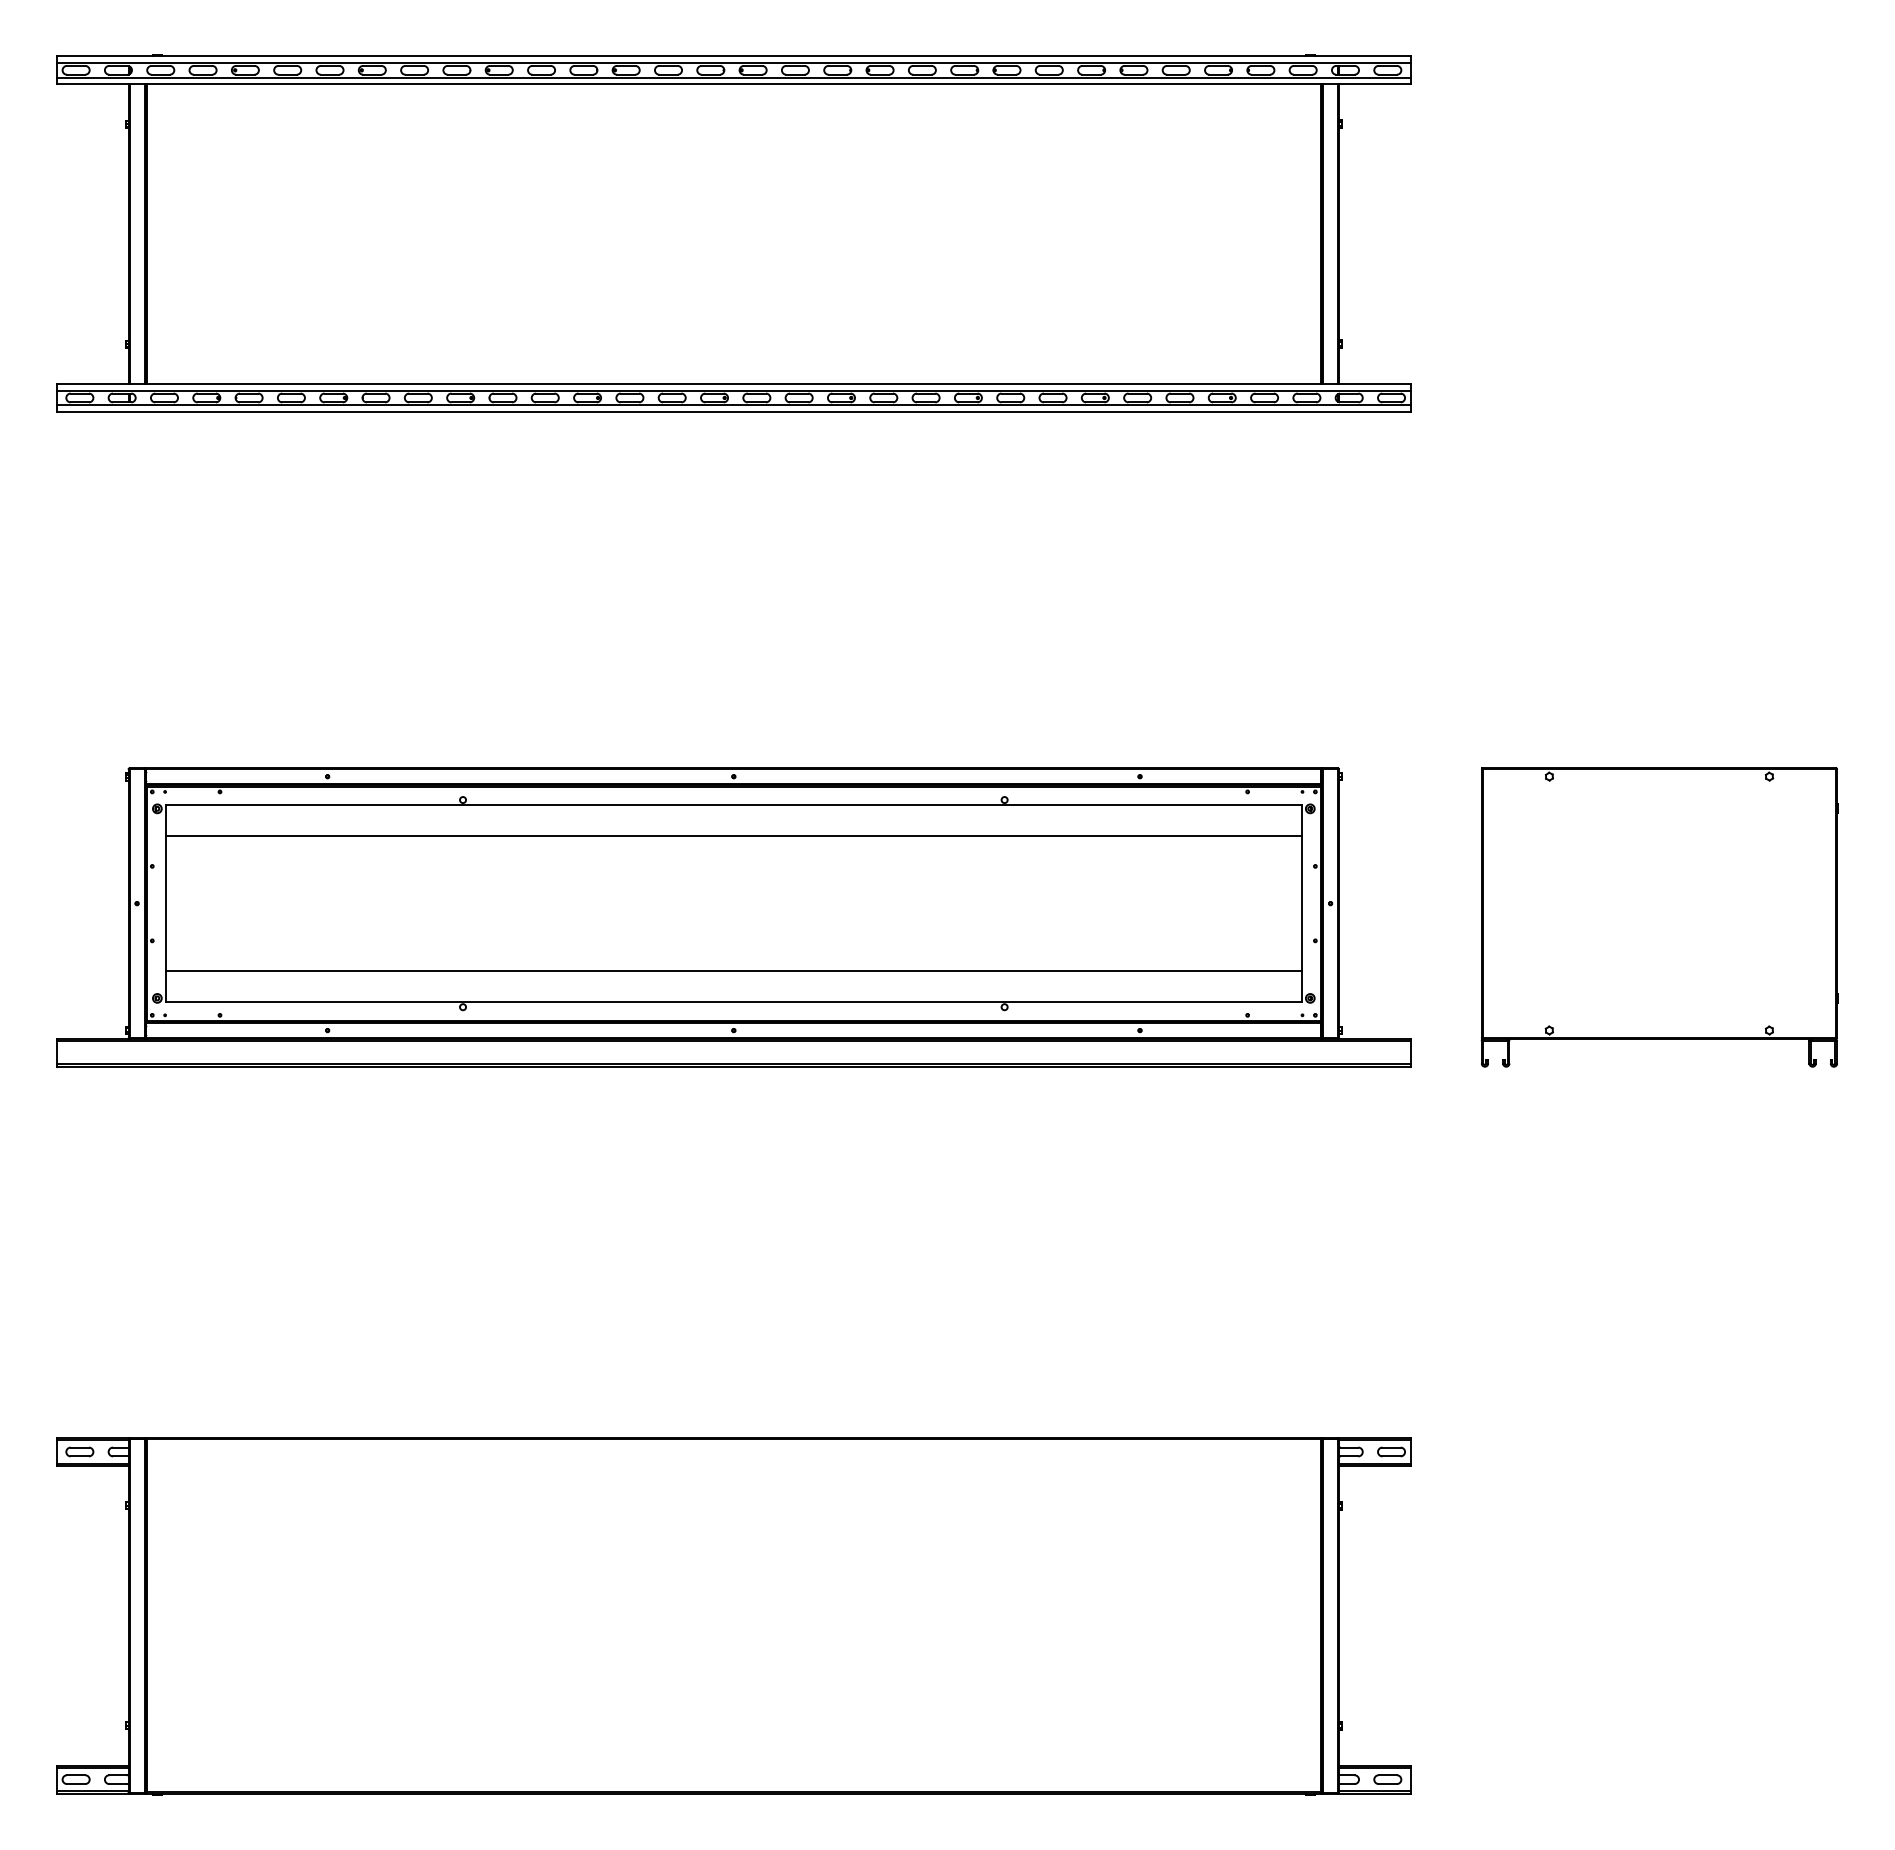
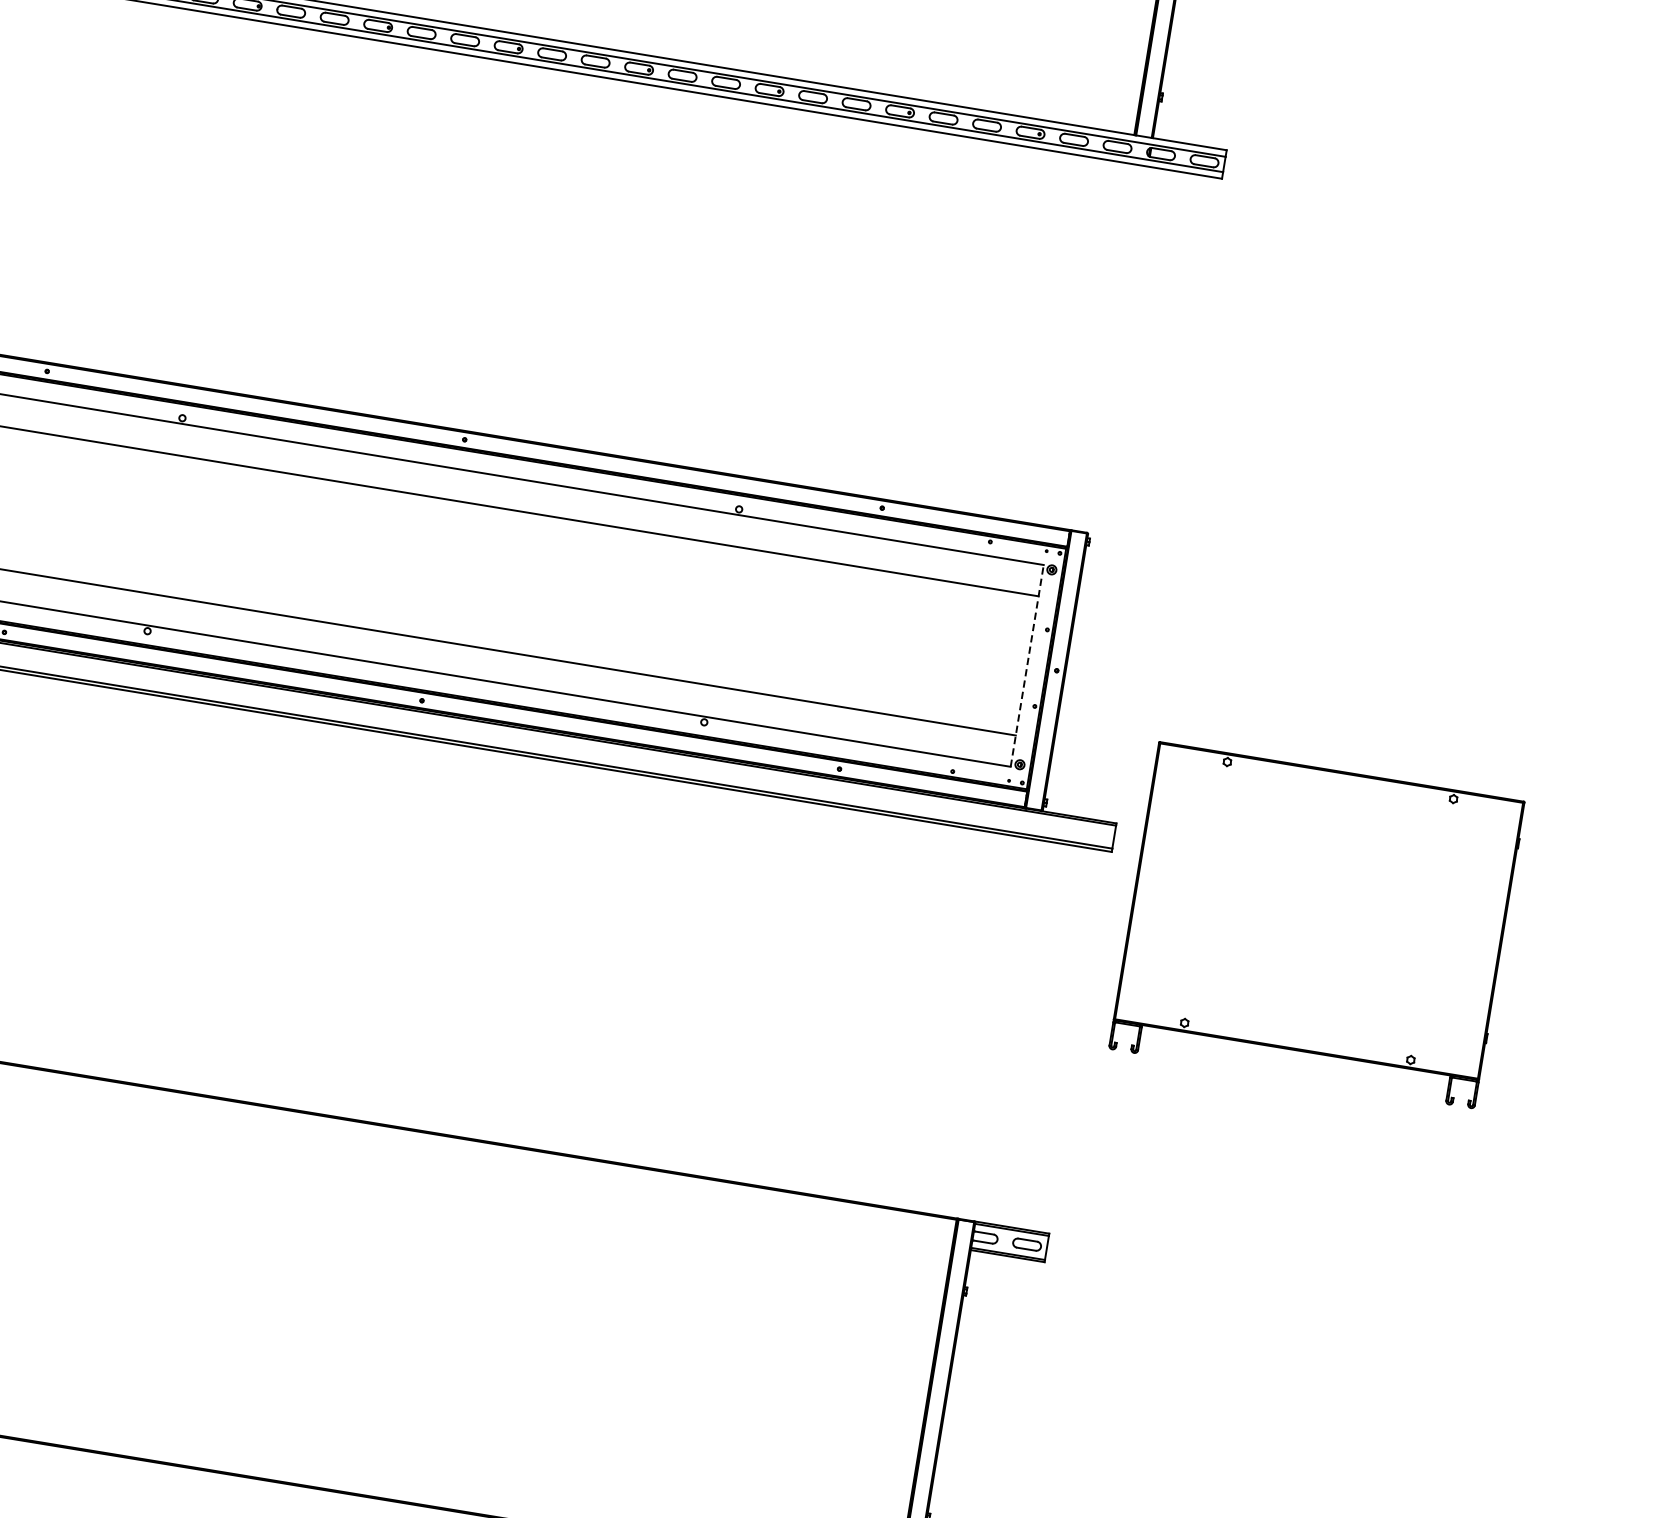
line: (1301, 903) -> (1026, 665), solid -> dashed
part: (1659, 917) -> (1316, 925), moved

